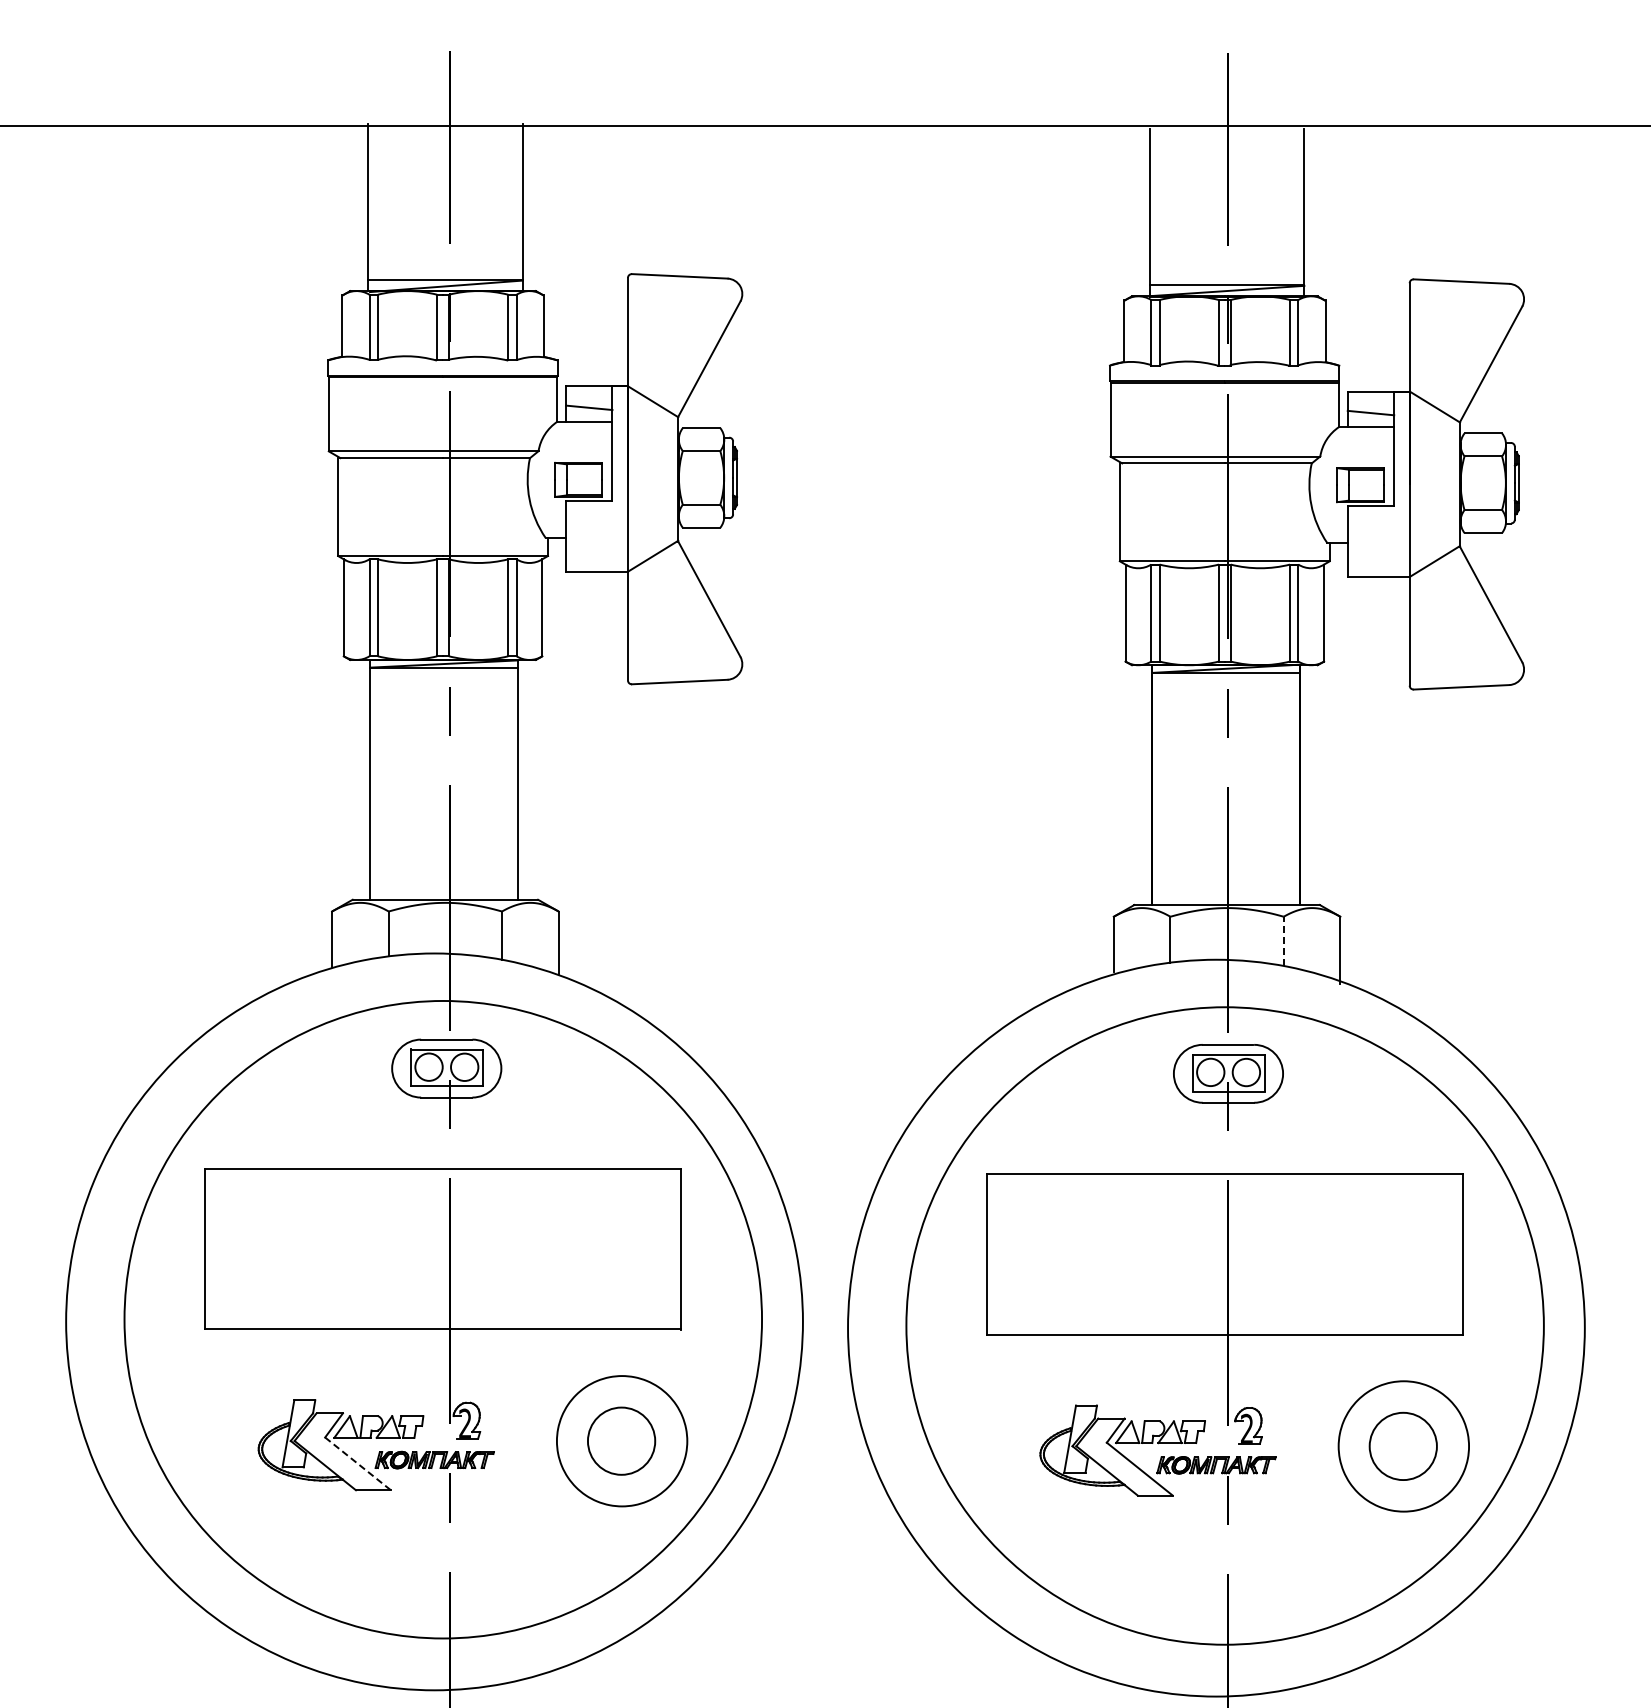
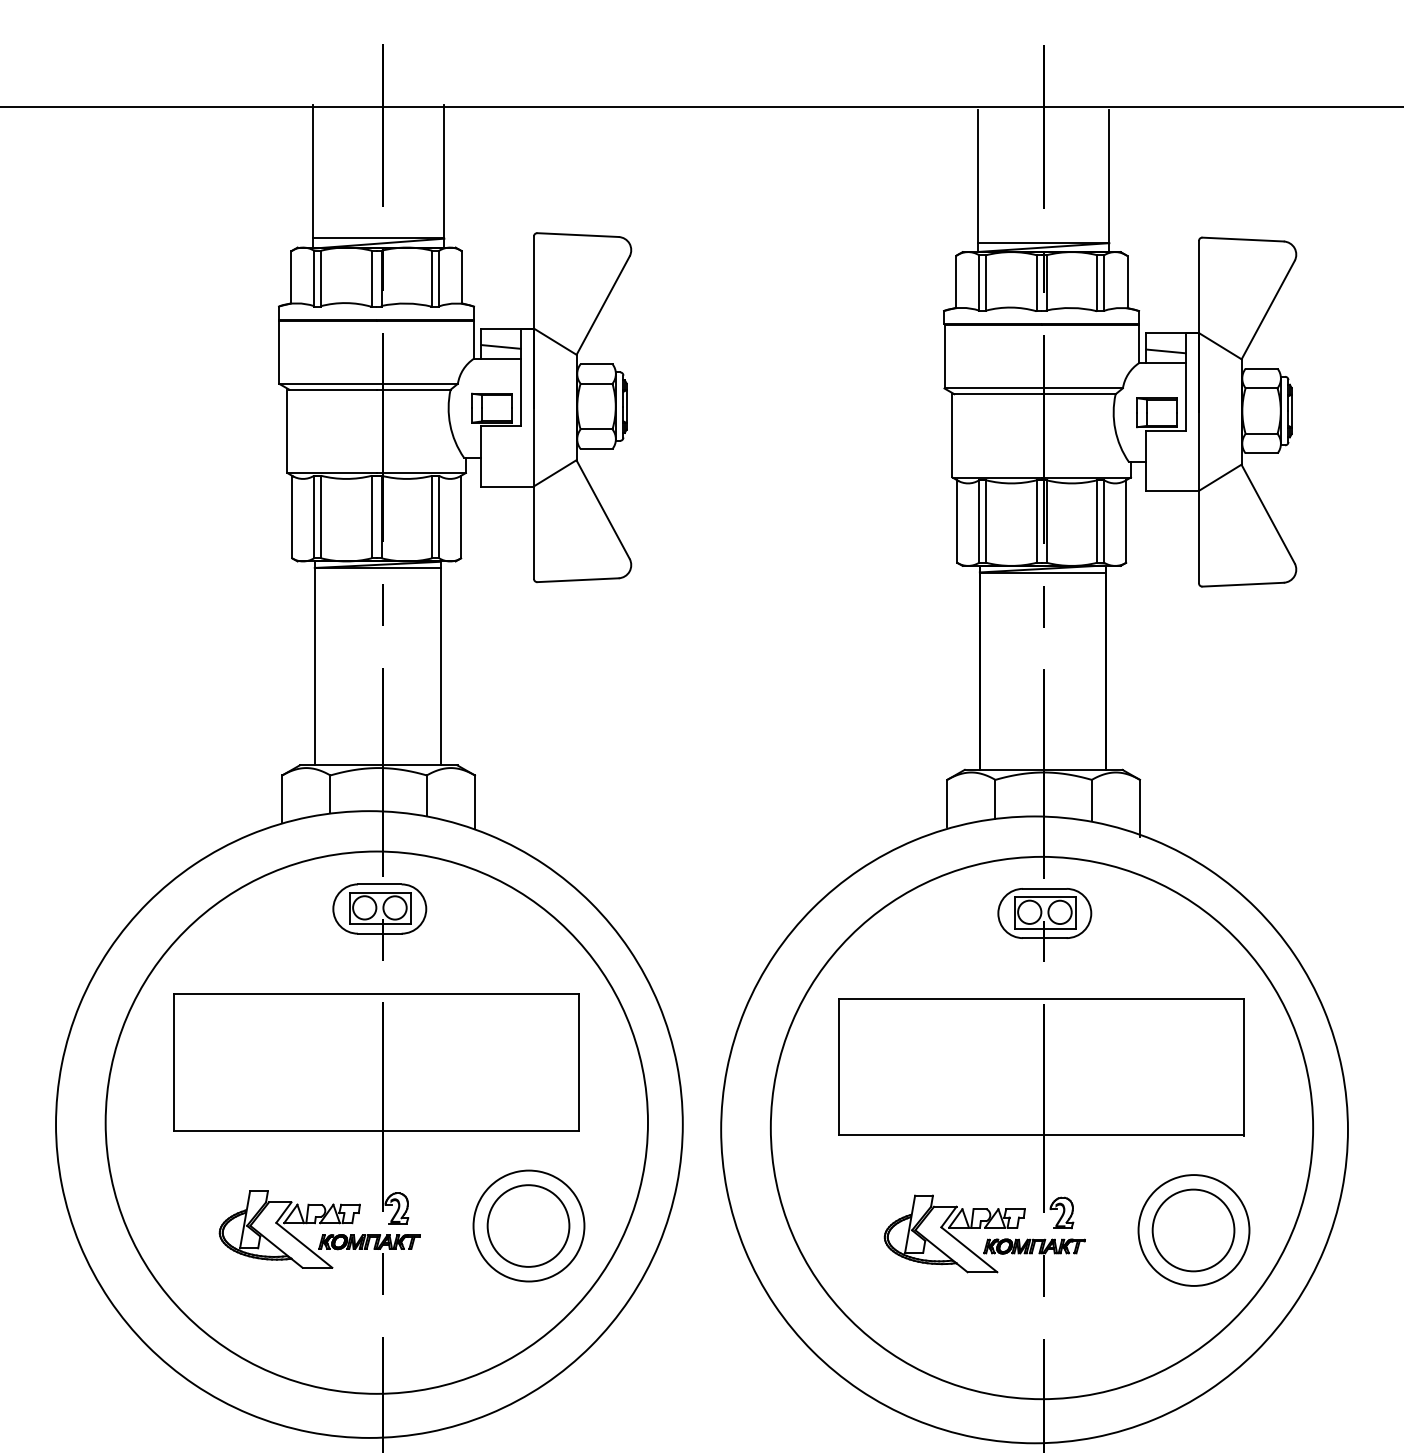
line: (1283, 940) -> (1091, 800), dashed -> solid
circle: (621, 1441) -> (528, 1226), size x1.43
circle: (1403, 1446) -> (1193, 1230), size x1.43
line: (358, 1464) -> (304, 1245), dashed -> solid

